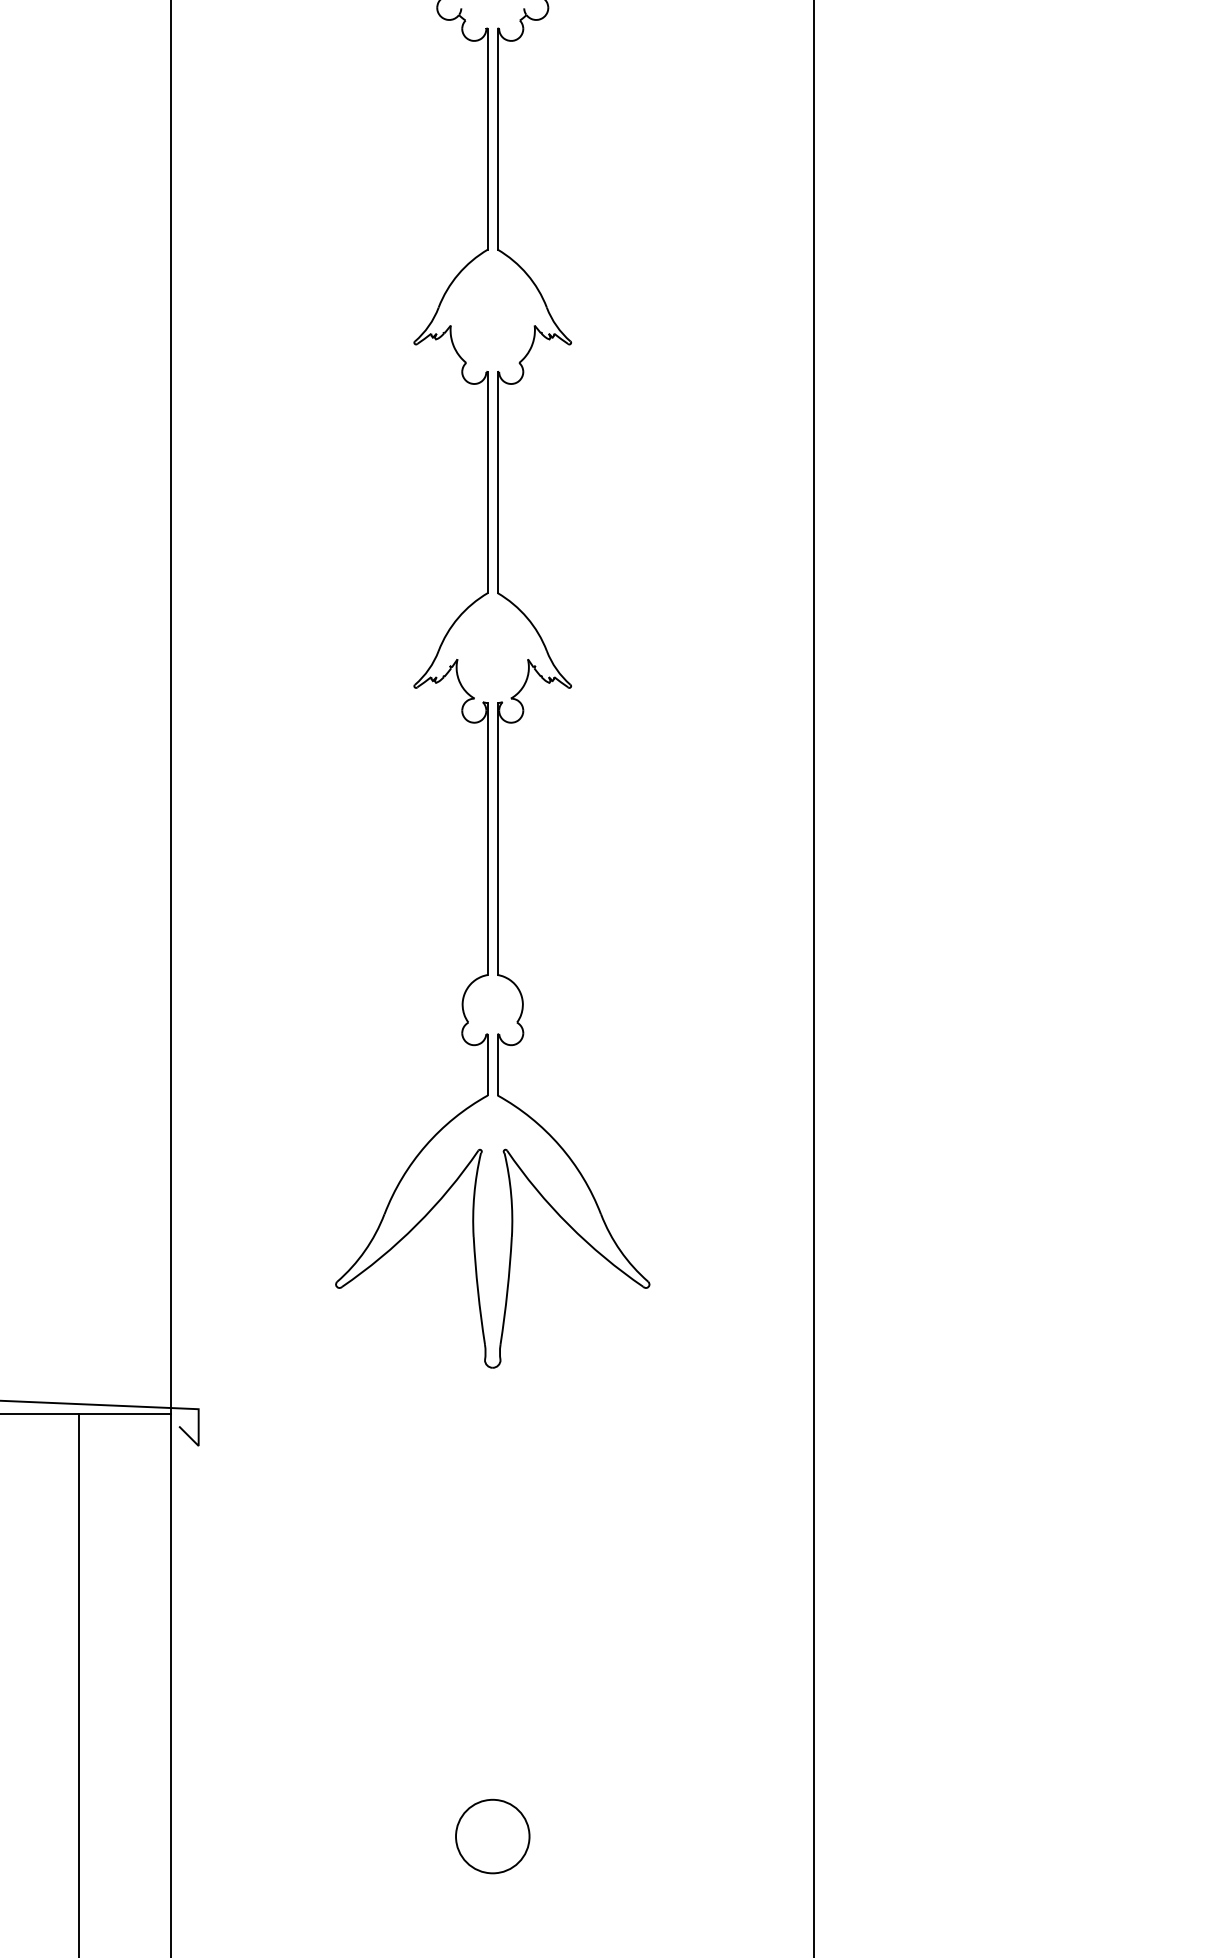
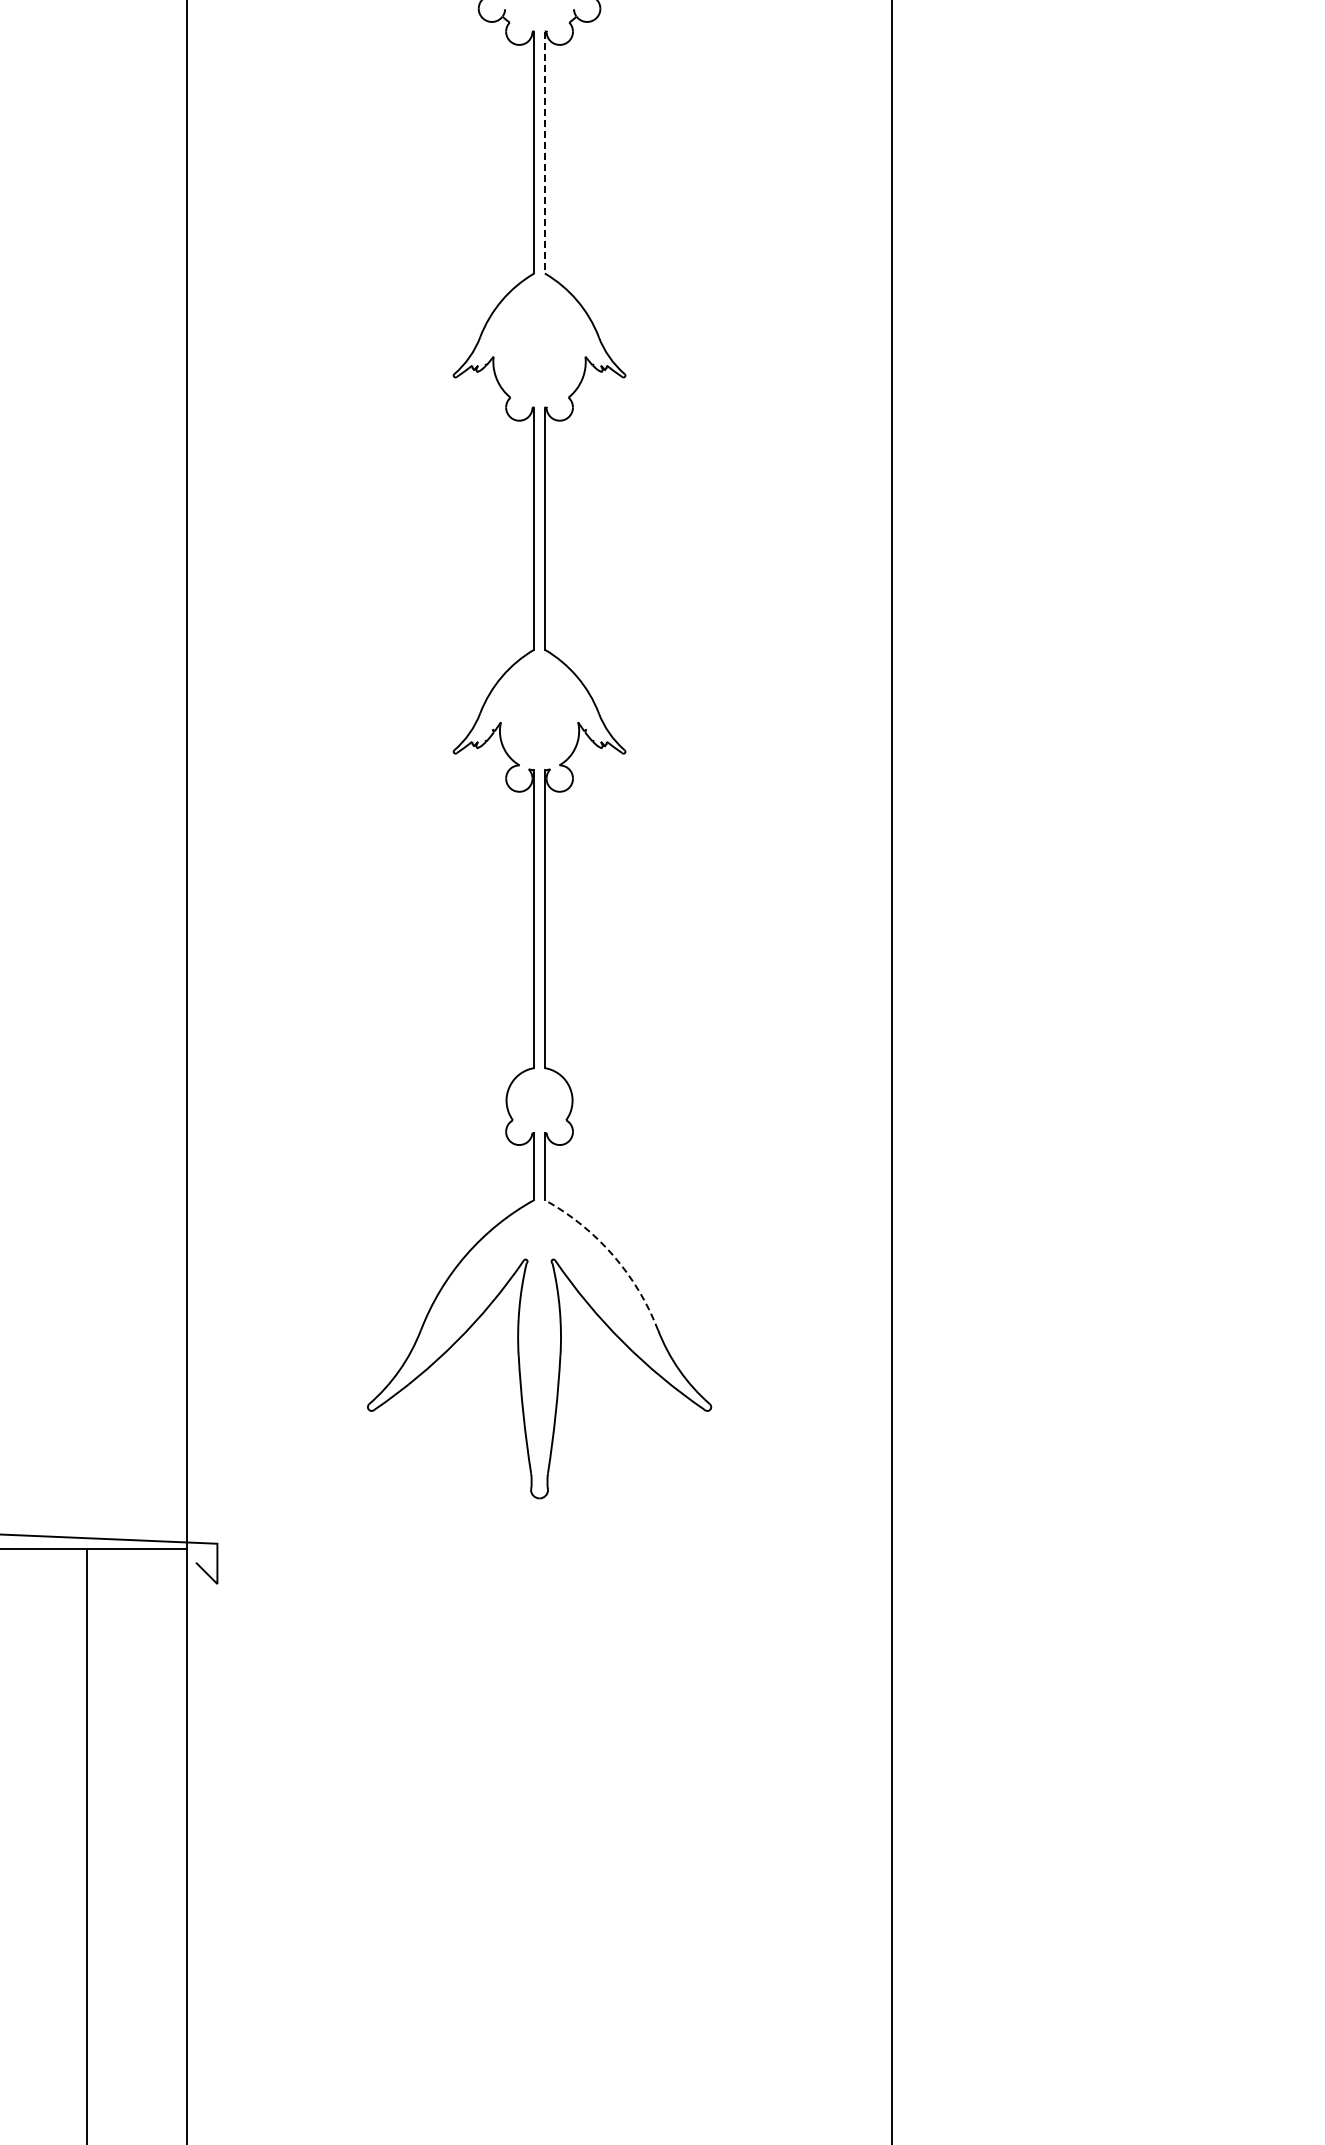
line: (497, 139) -> (544, 152), solid -> dashed
arc: (559, 1146) -> (612, 1255), solid -> dashed
circle: (492, 1836) -> (539, 2011), removed

